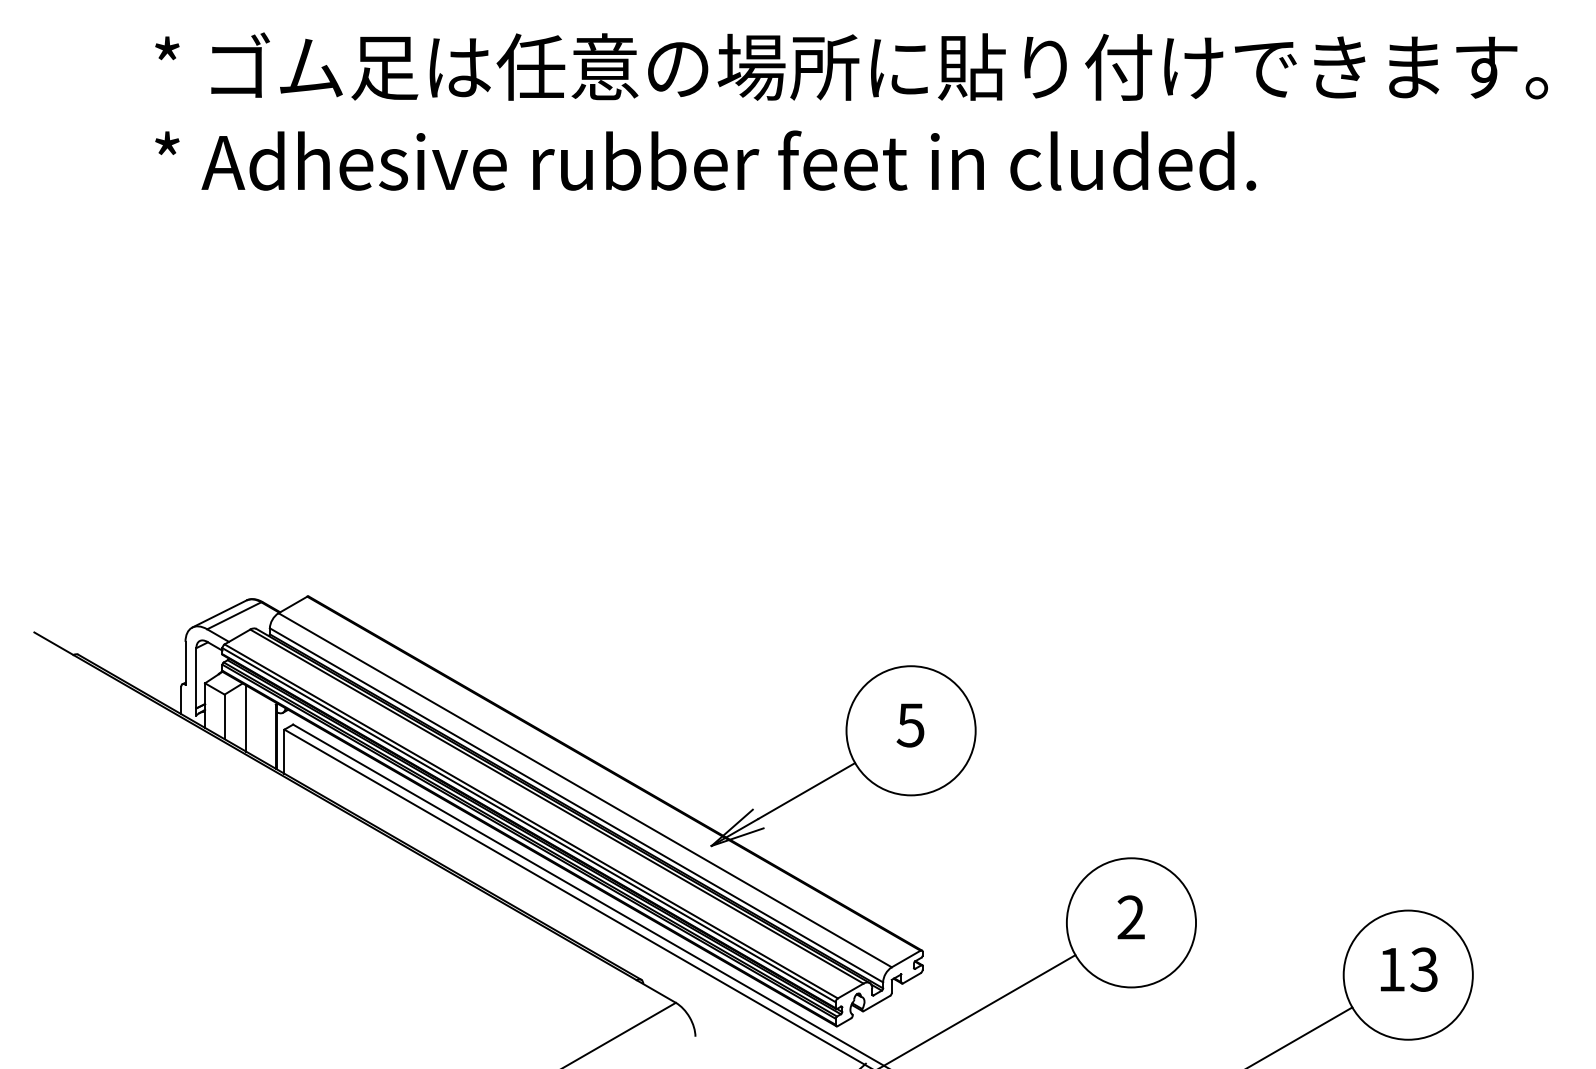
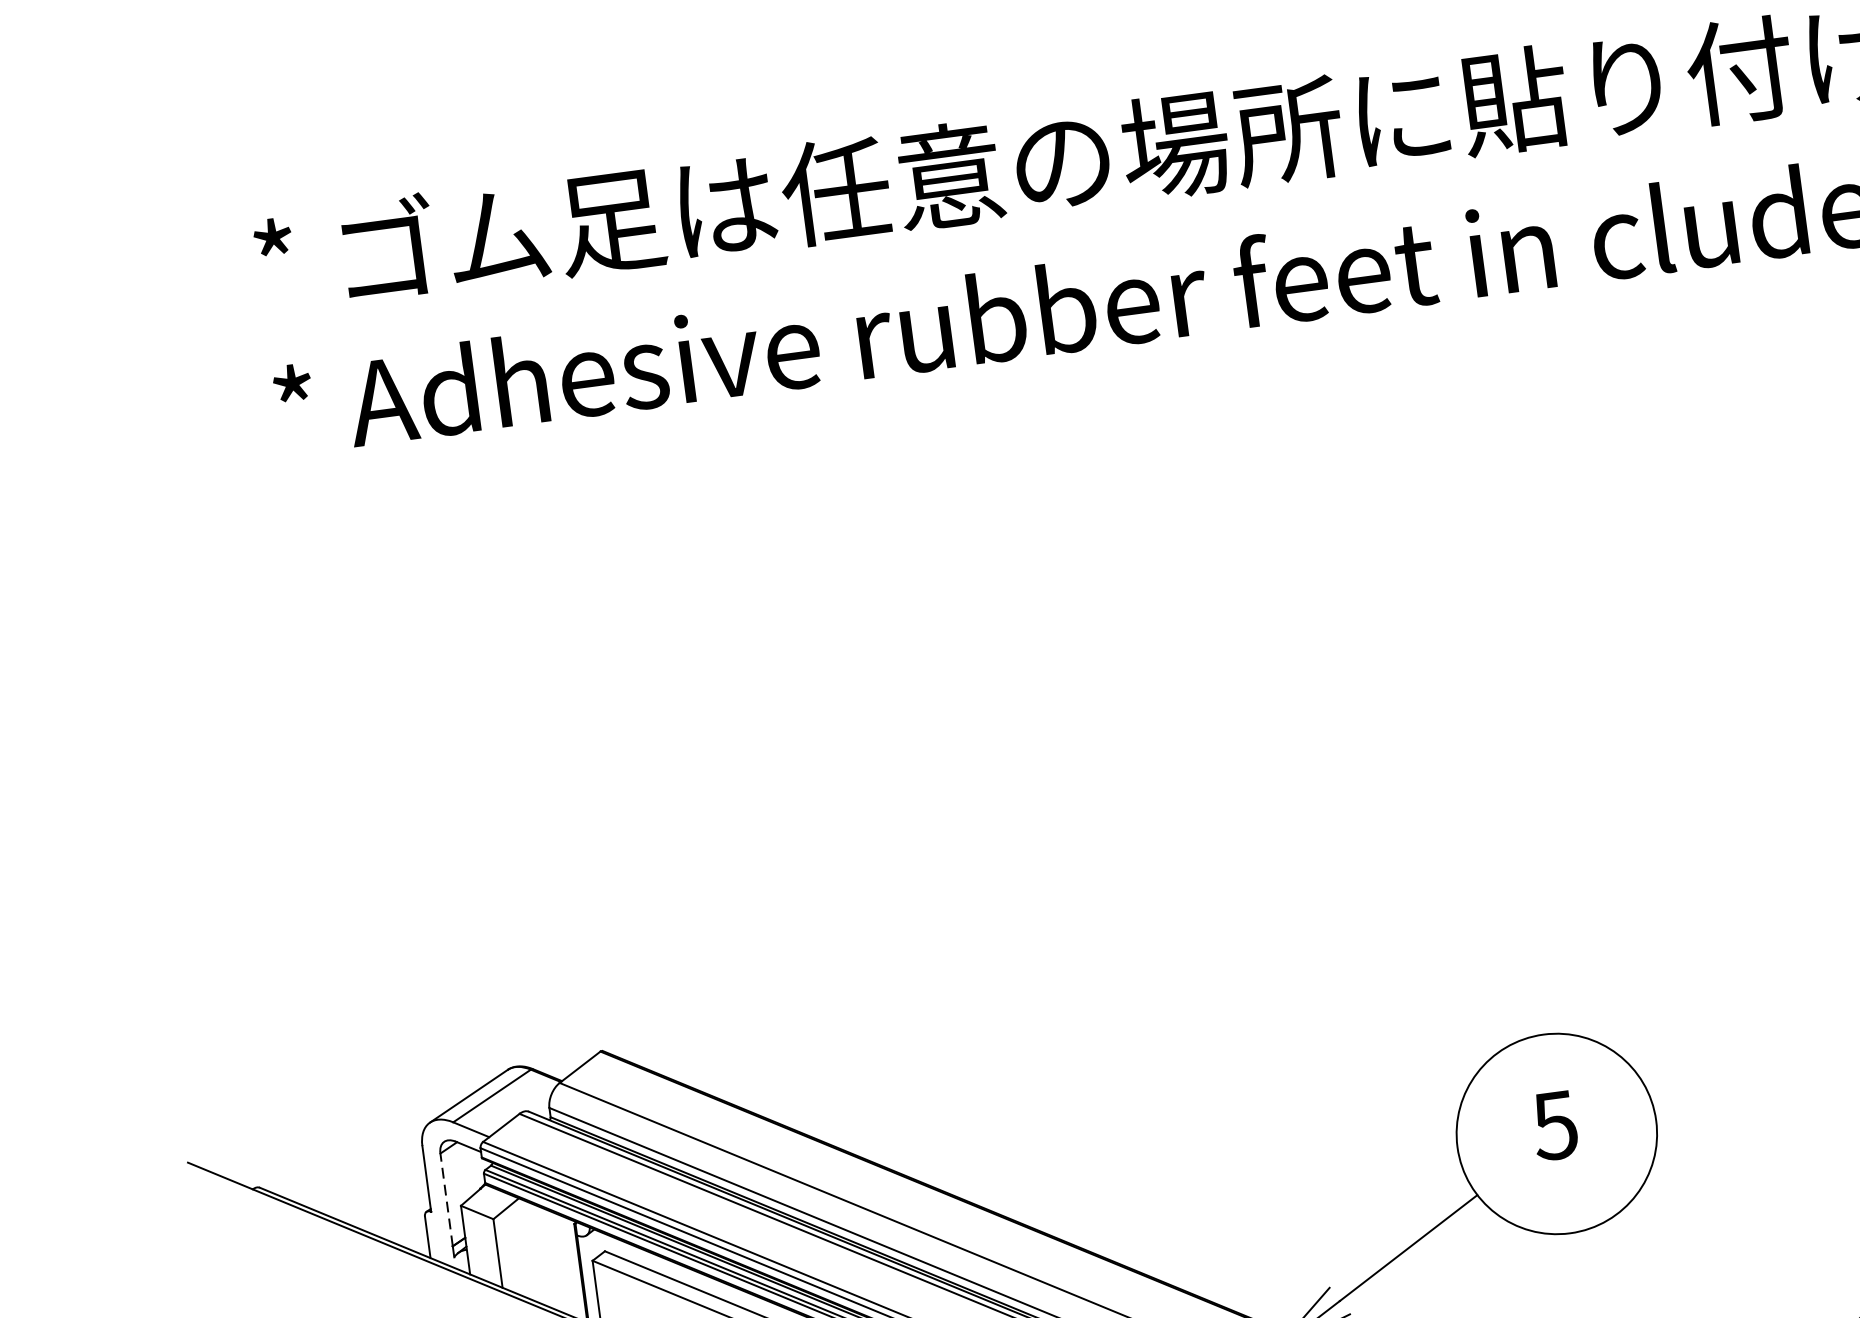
line: (196, 677) -> (446, 1198), solid -> dashed
line: (246, 718) -> (531, 1251), removed

